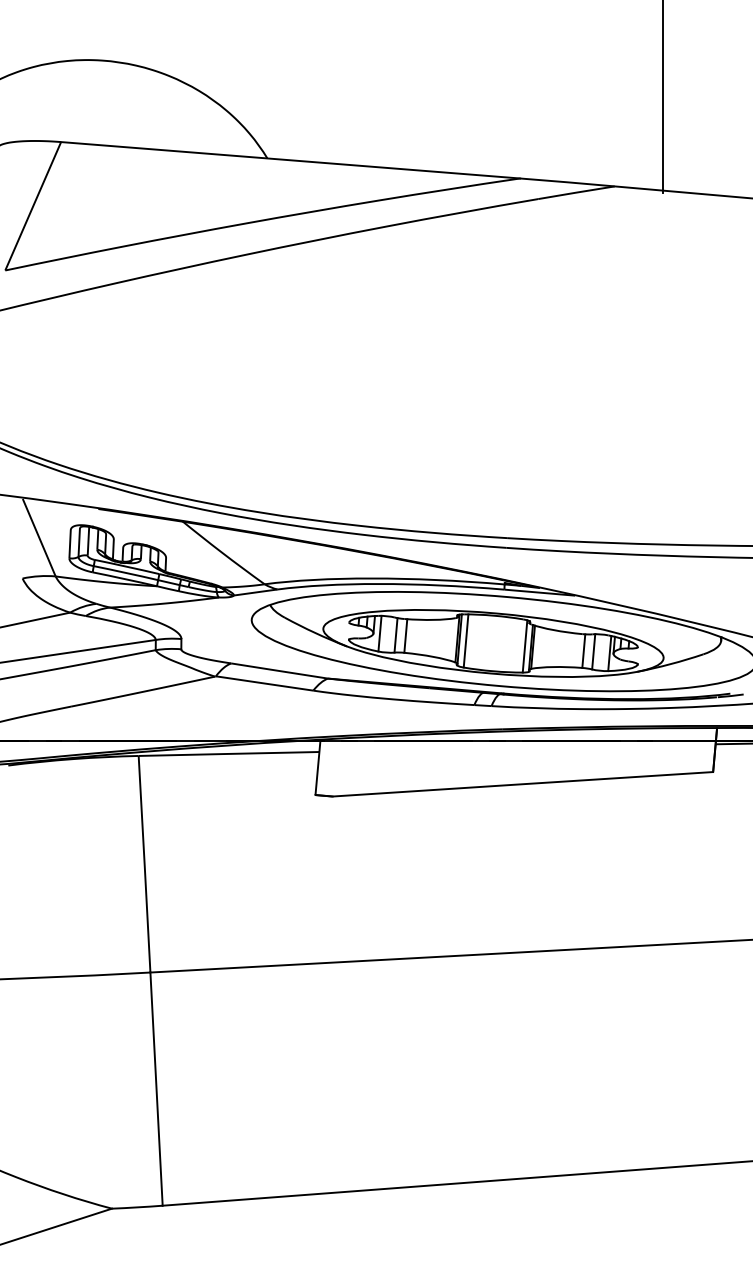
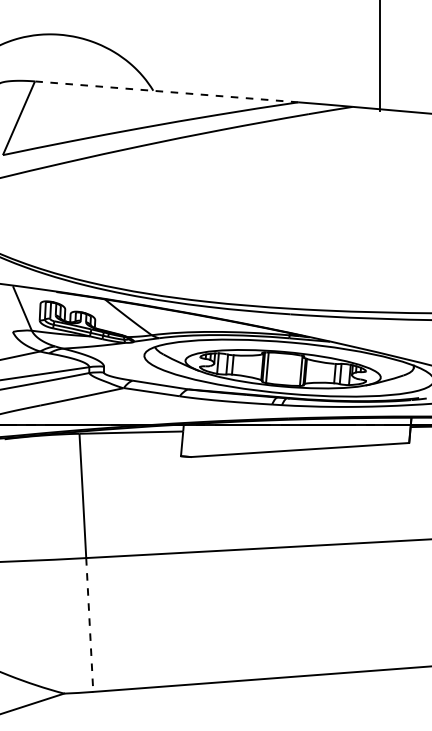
line: (290, 159) -> (166, 91), solid -> dashed
line: (156, 1089) -> (89, 625), solid -> dashed

